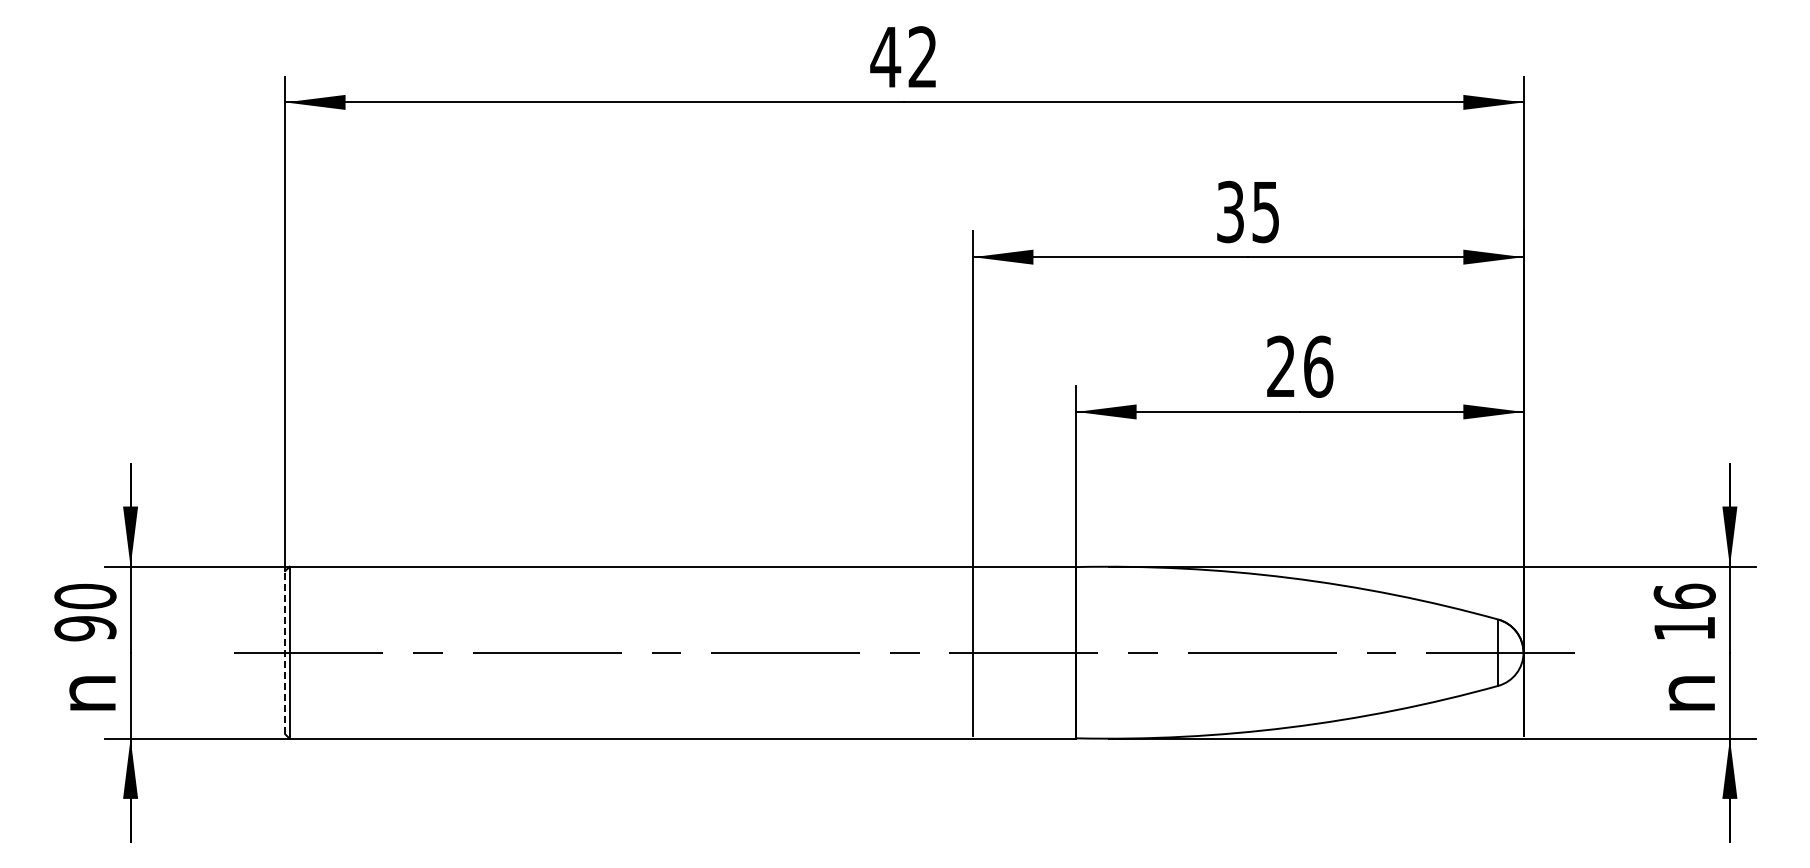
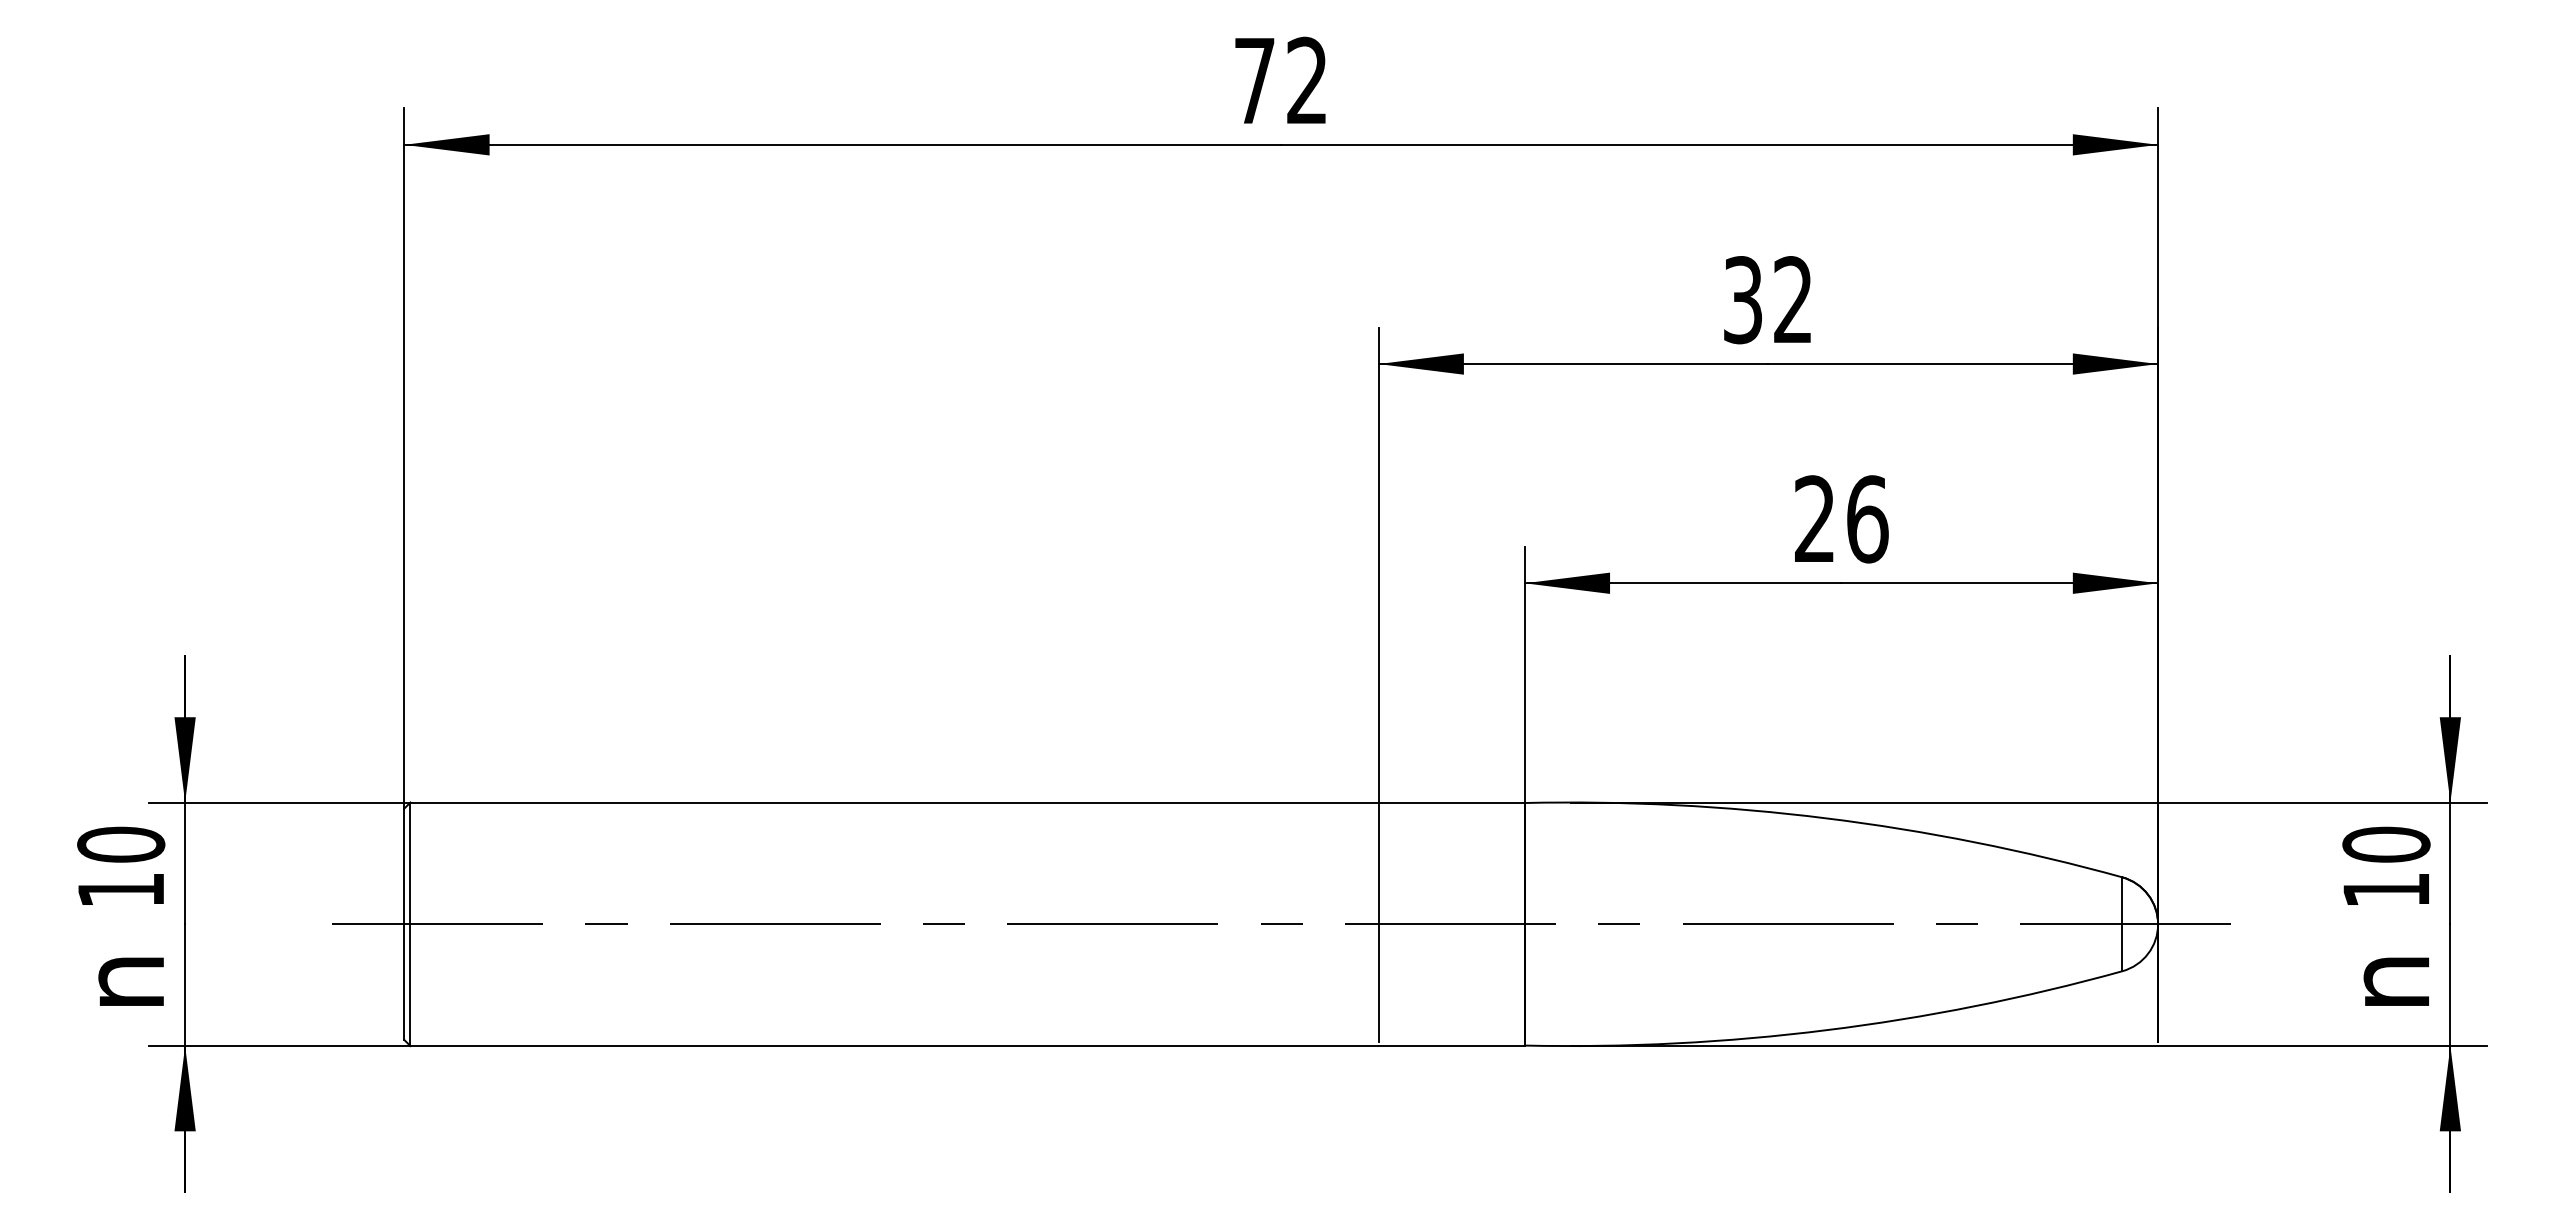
text: (885, 57) -> (1254, 81), 42 -> 72
text: (1265, 211) -> (1792, 299), 35 -> 32
text: (1684, 596) -> (2386, 844), 16 -> 10
text: (85, 628) -> (121, 889), 90 -> 10
line: (285, 652) -> (404, 923), dashed -> solid

